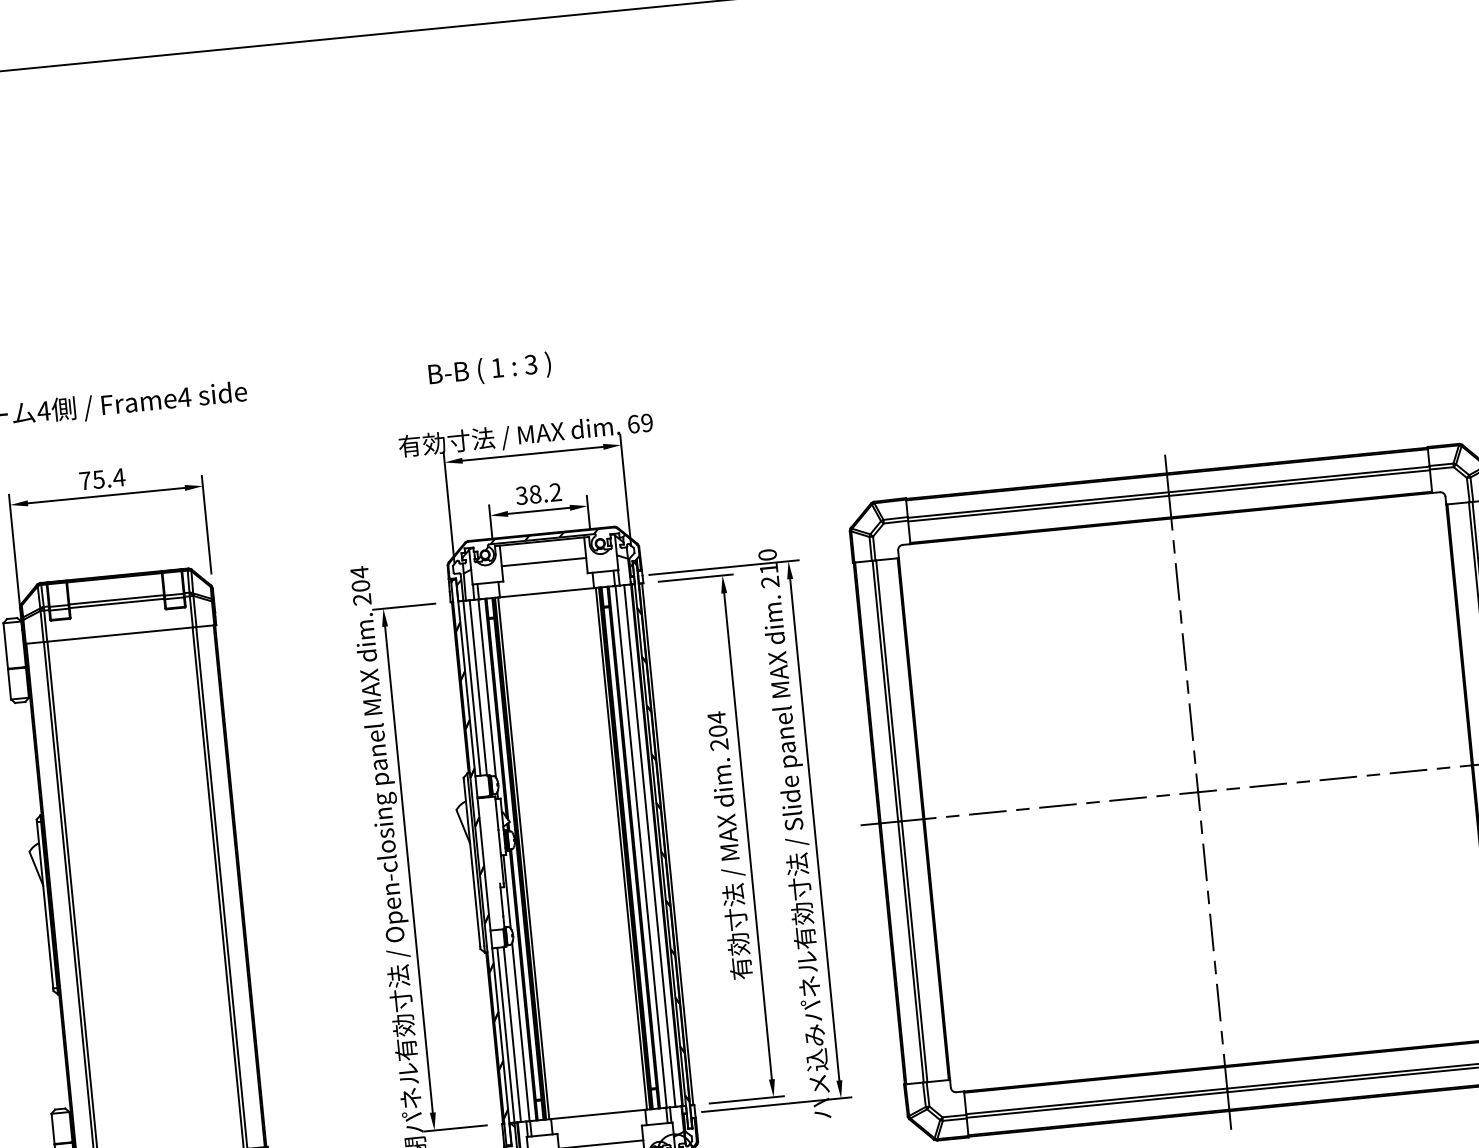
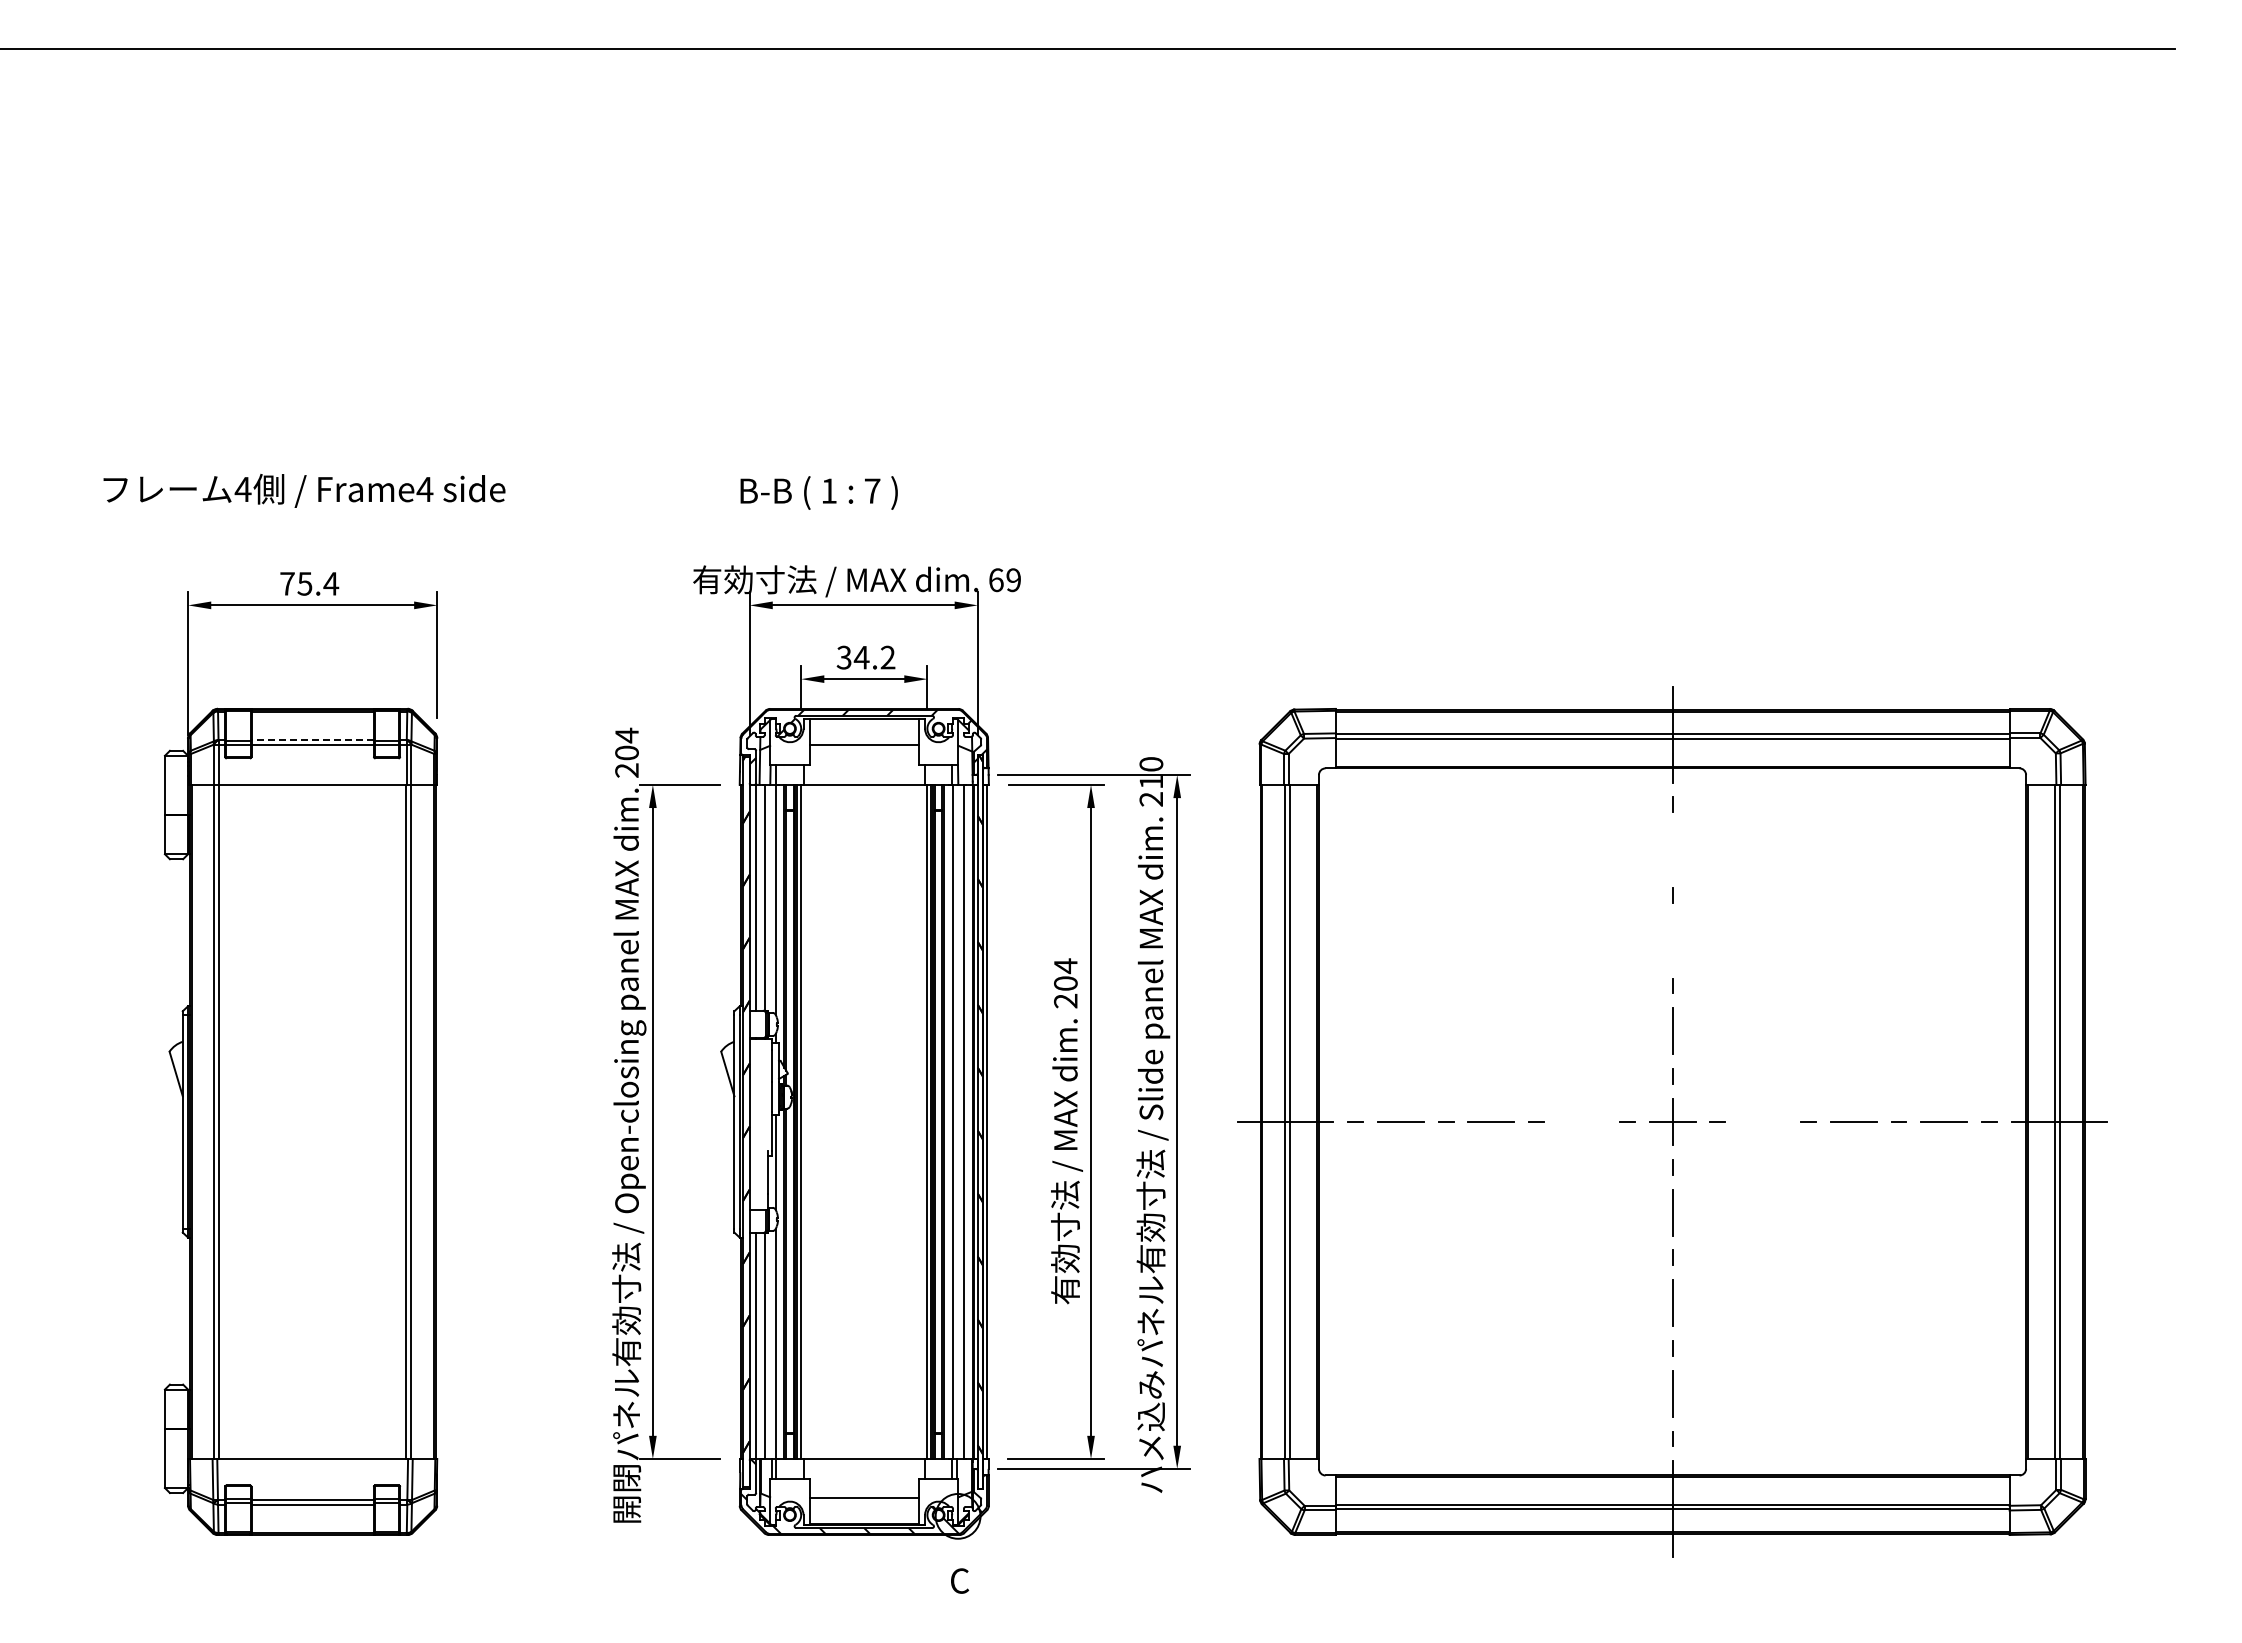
text: (531, 364) -> (872, 490), 3 -> 7
text: (535, 494) -> (861, 657), 38.2 -> 34.2
line: (1177, 582) -> (1672, 850), removed
line: (116, 600) -> (312, 740), solid -> dashed
line: (1184, 651) -> (1672, 940), removed
line: (1268, 785) -> (1763, 1121), removed
line: (1127, 798) -> (1581, 1121), removed

